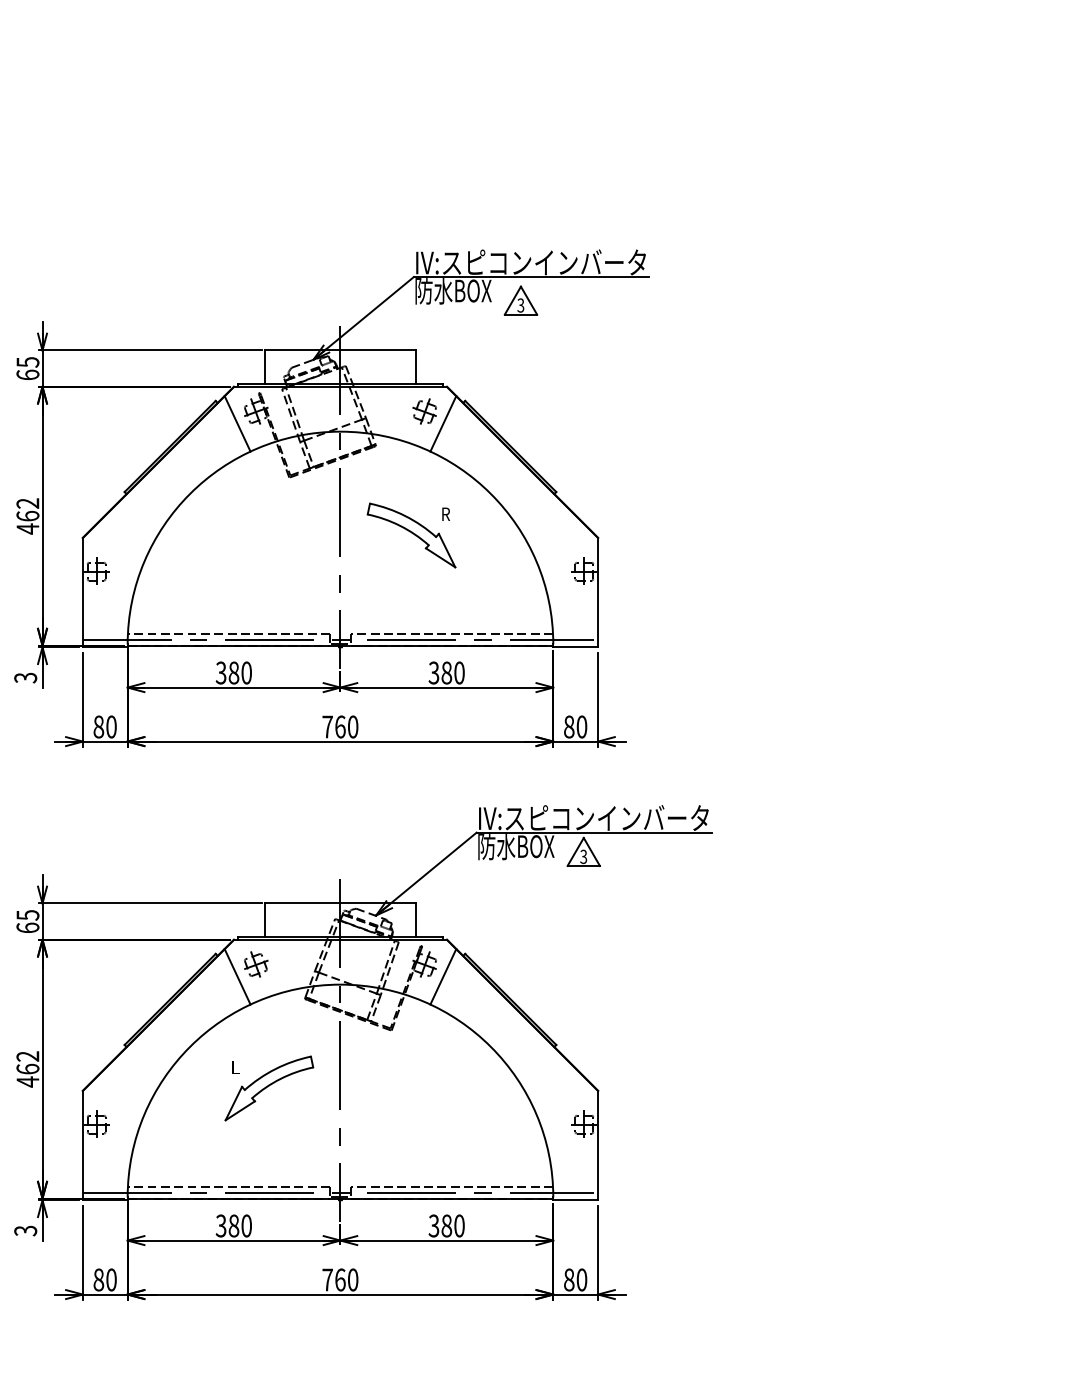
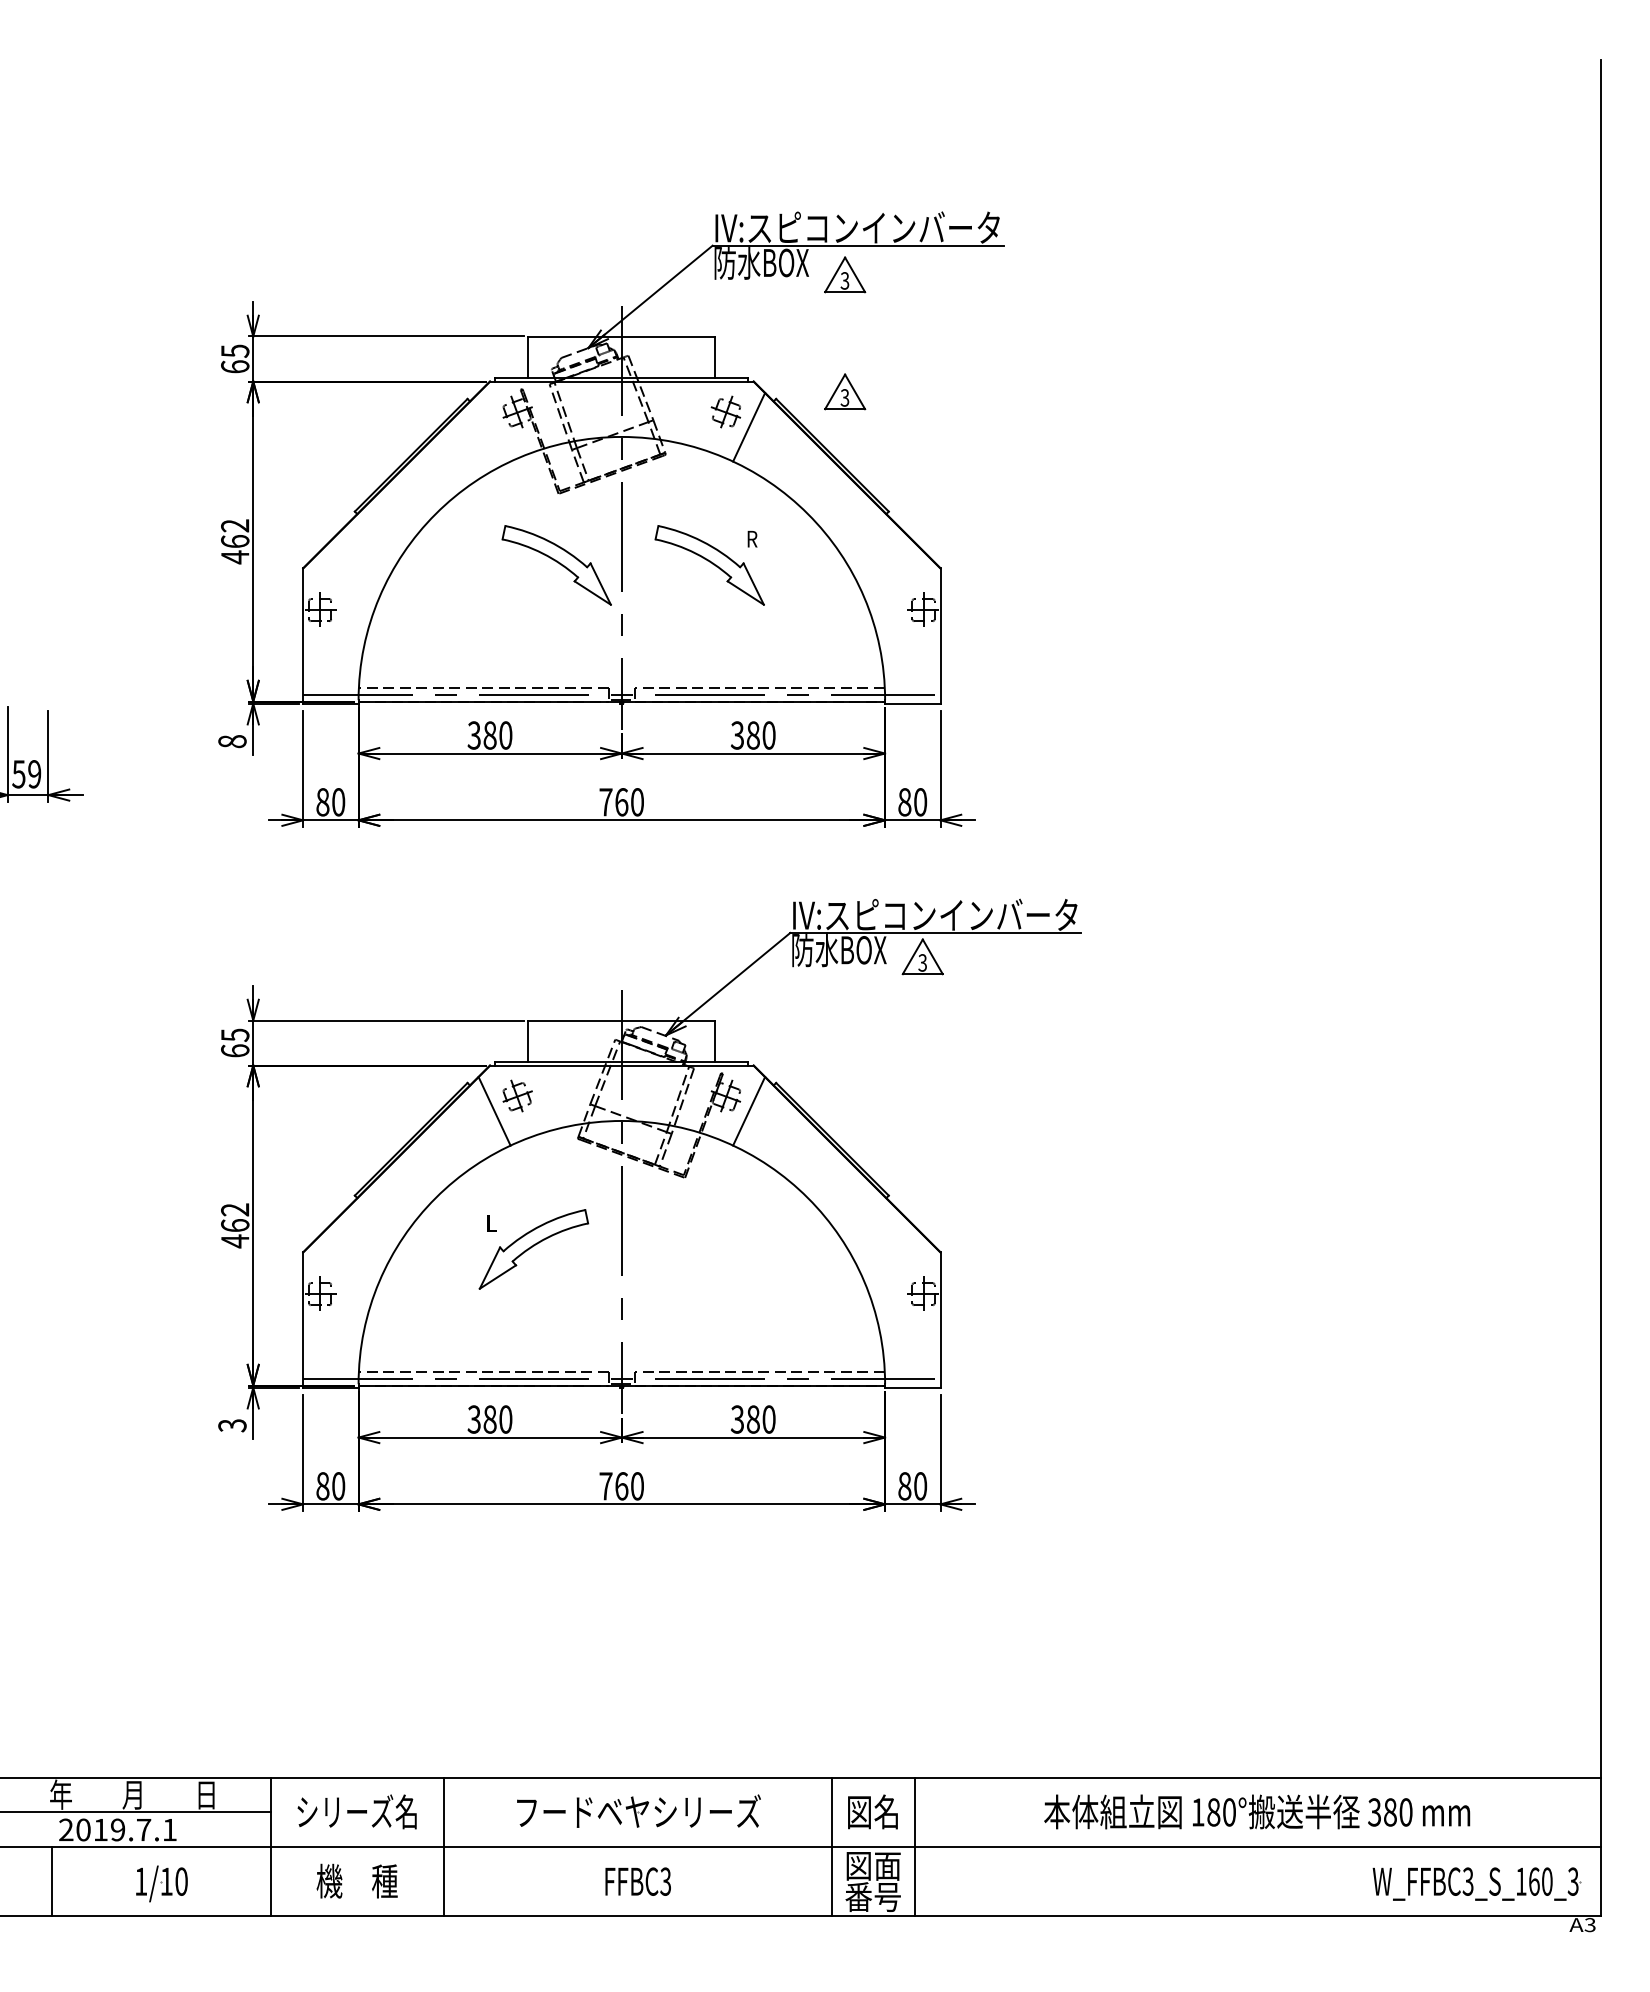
part: (521, 394) -> (845, 391), added
line: (237, 424) -> (494, 427), removed
part: (287, 535) -> (556, 565), added
text: (25, 677) -> (232, 741), 3 -> 8

